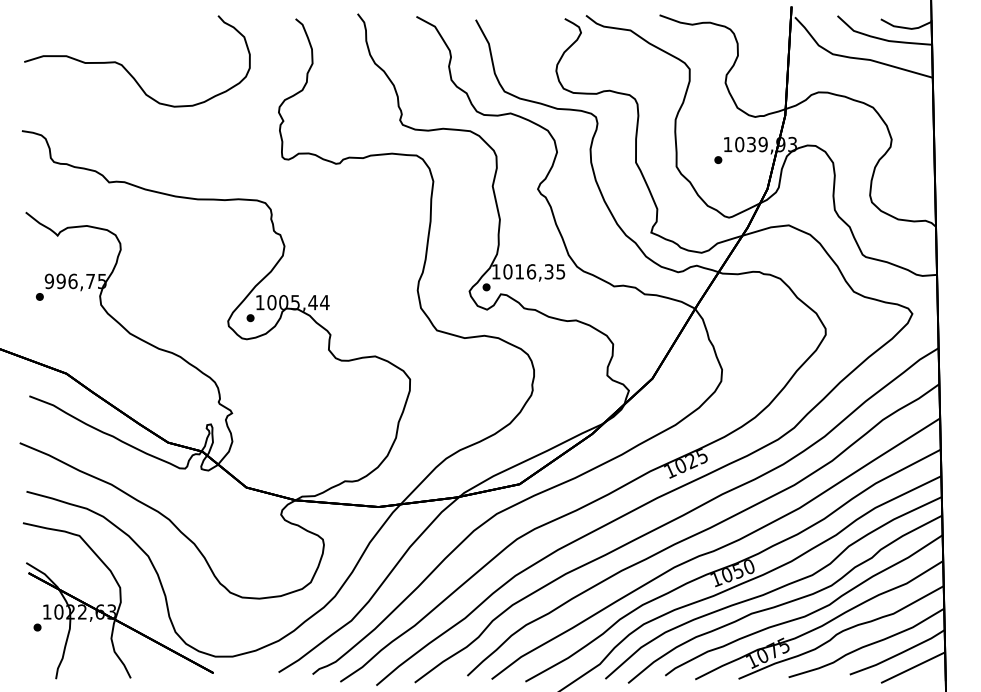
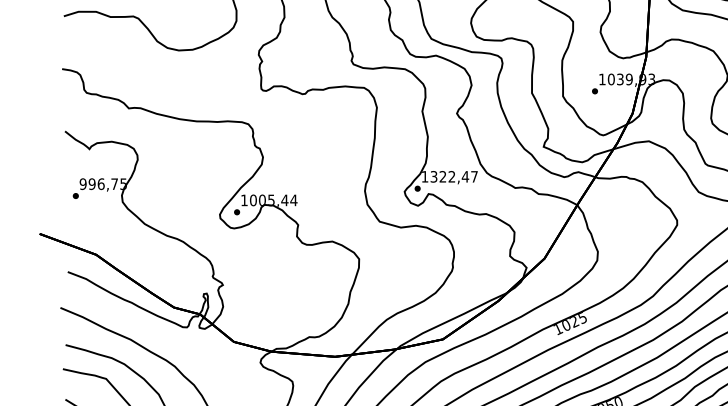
text: (534, 271) -> (454, 176), 1016,35 -> 1322,47

